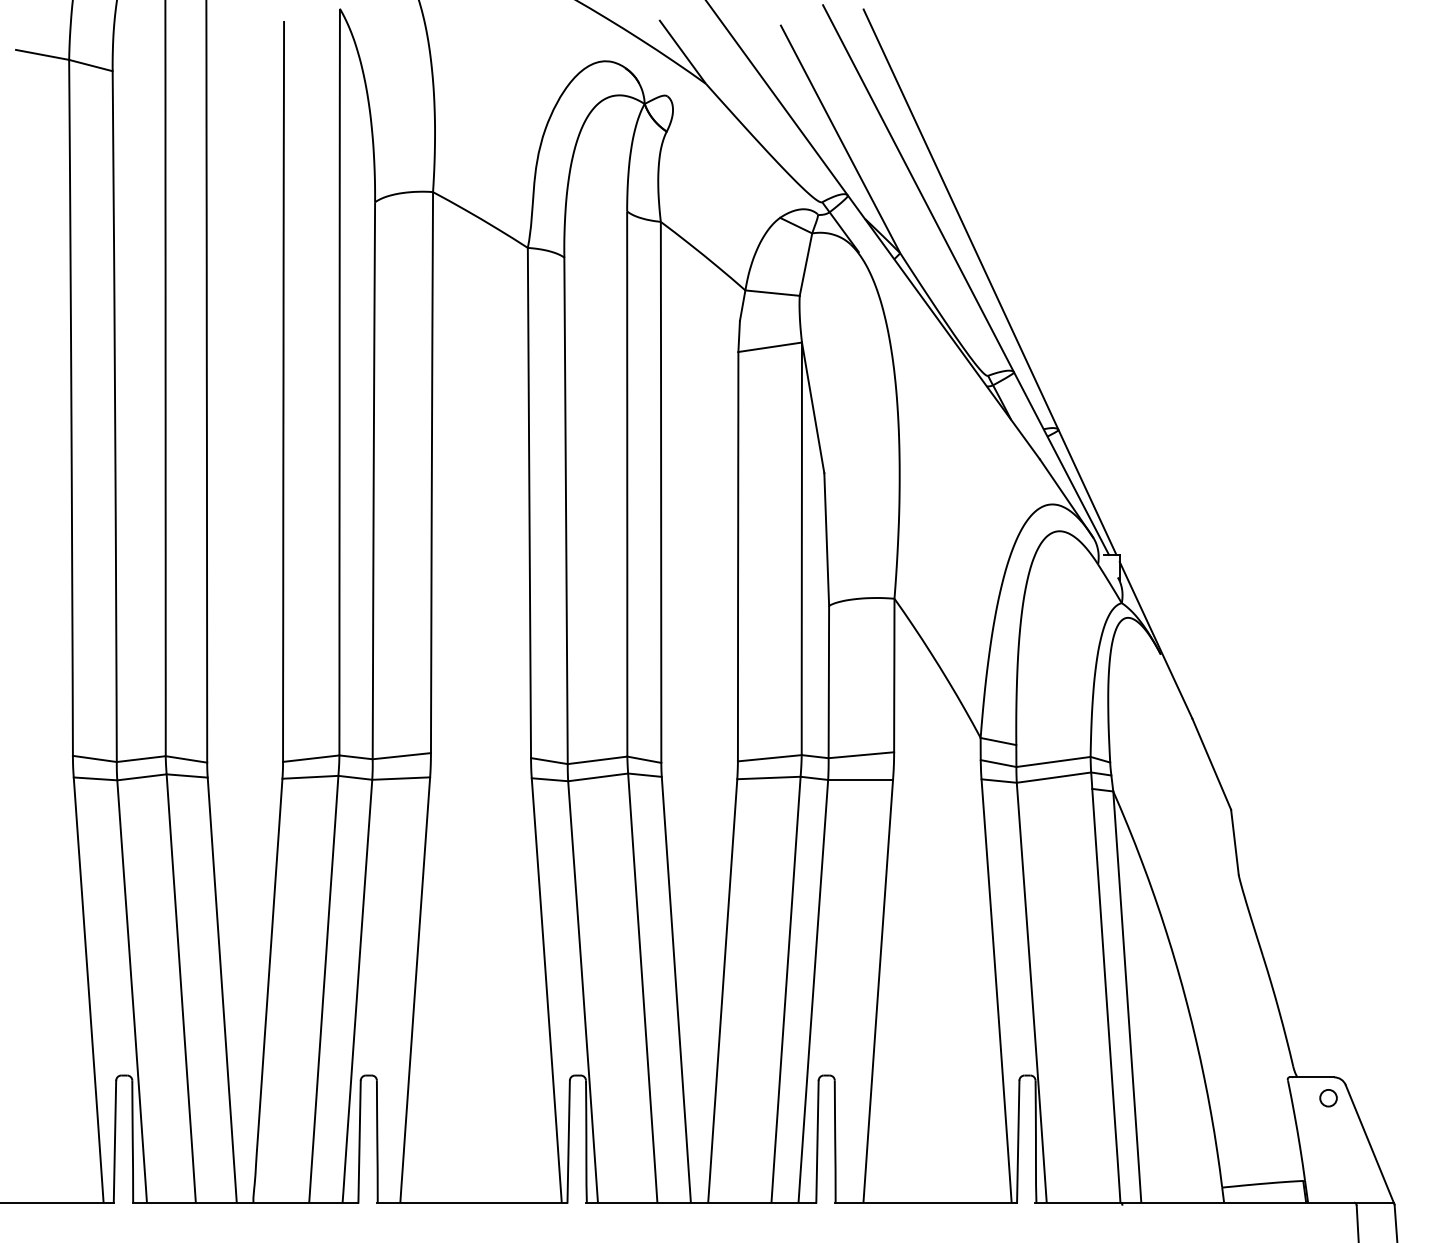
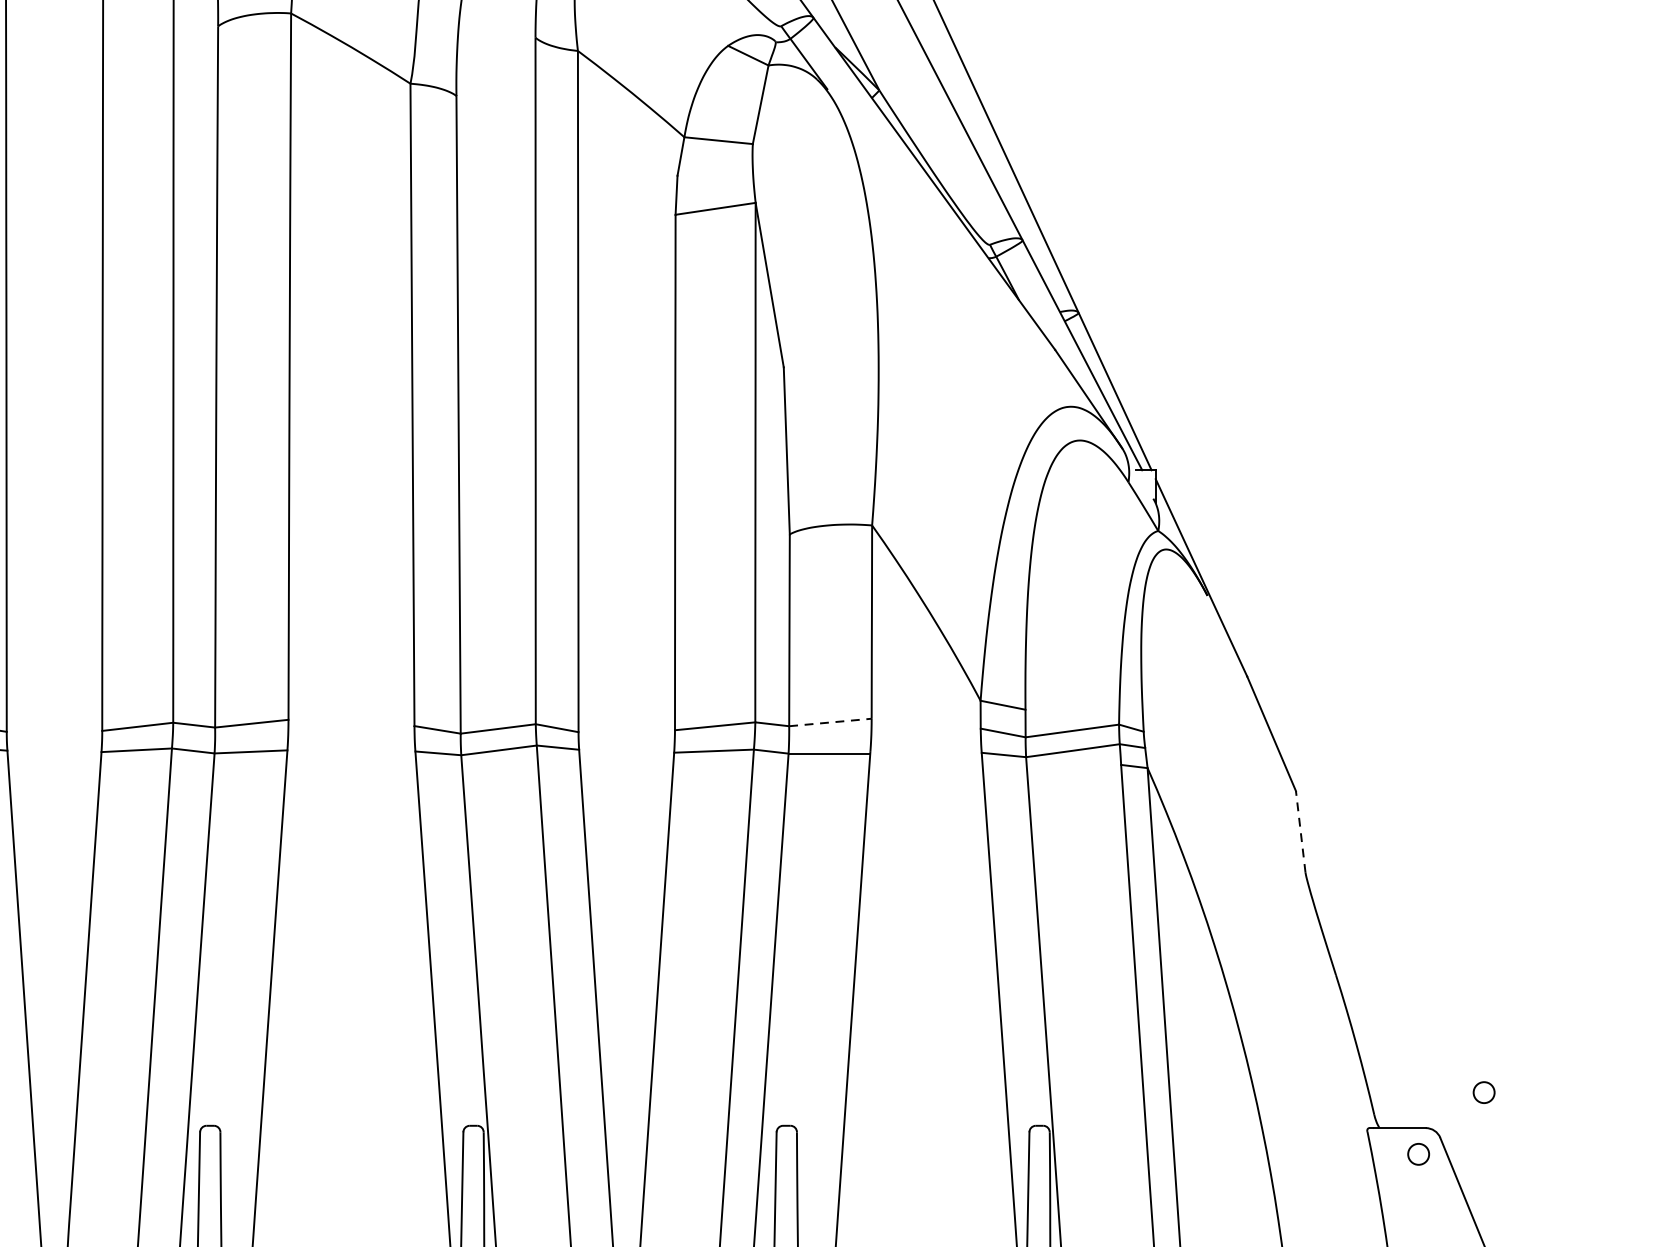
line: (861, 755) -> (830, 722), solid -> dashed
line: (1234, 842) -> (1300, 832), solid -> dashed
circle: (1380, 1049) -> (1484, 1093), added

